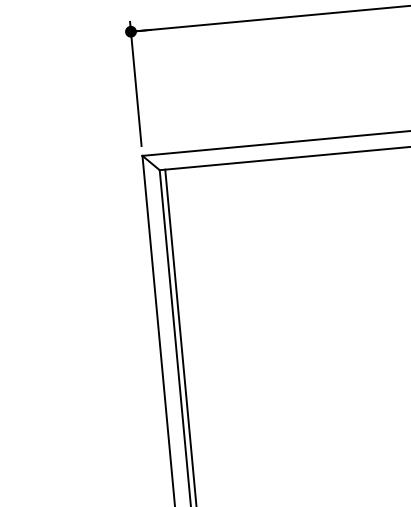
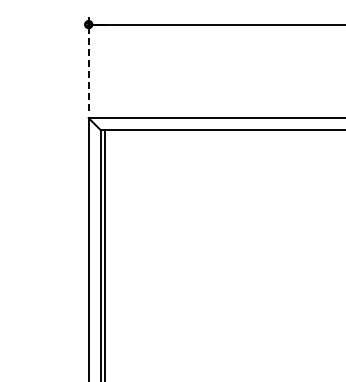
line: (135, 83) -> (88, 63), solid -> dashed

